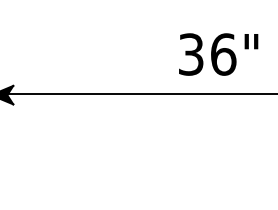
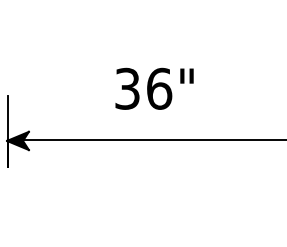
text: (218, 54) -> (154, 88), moved

